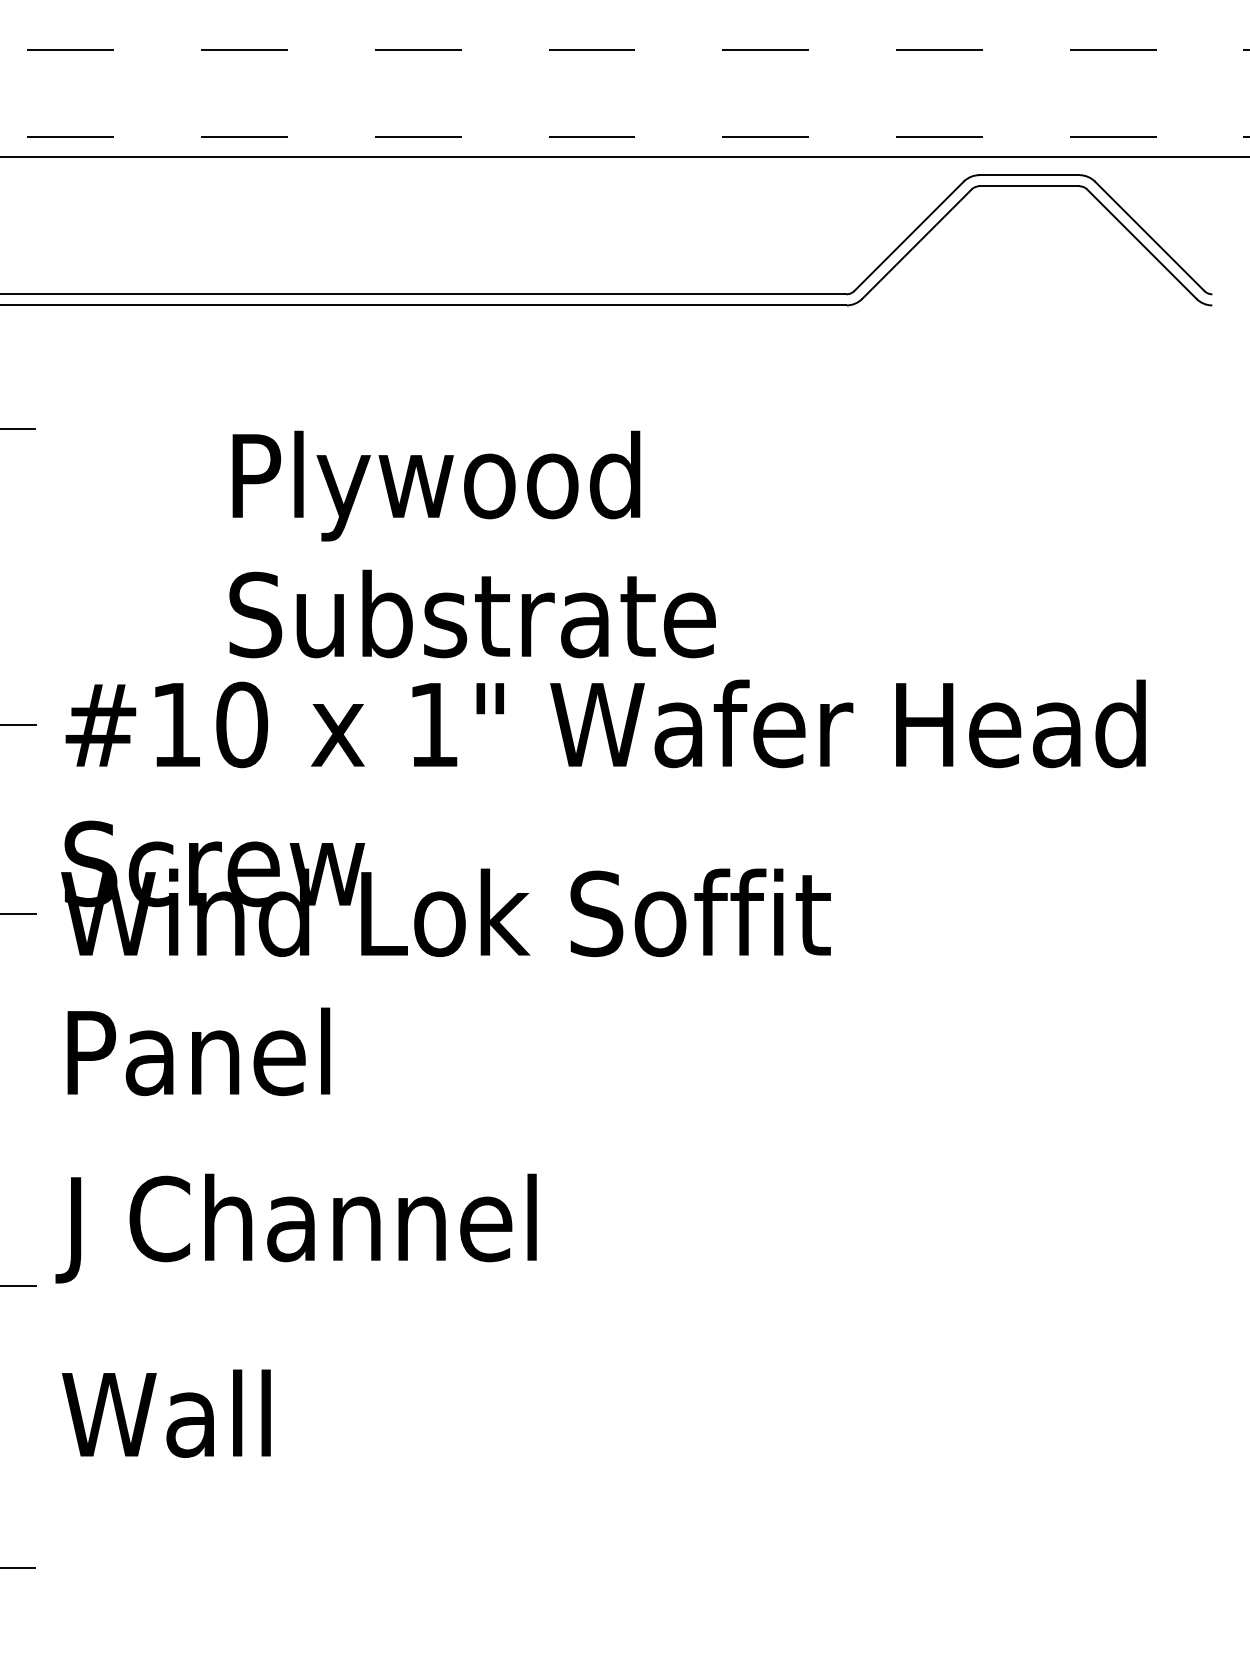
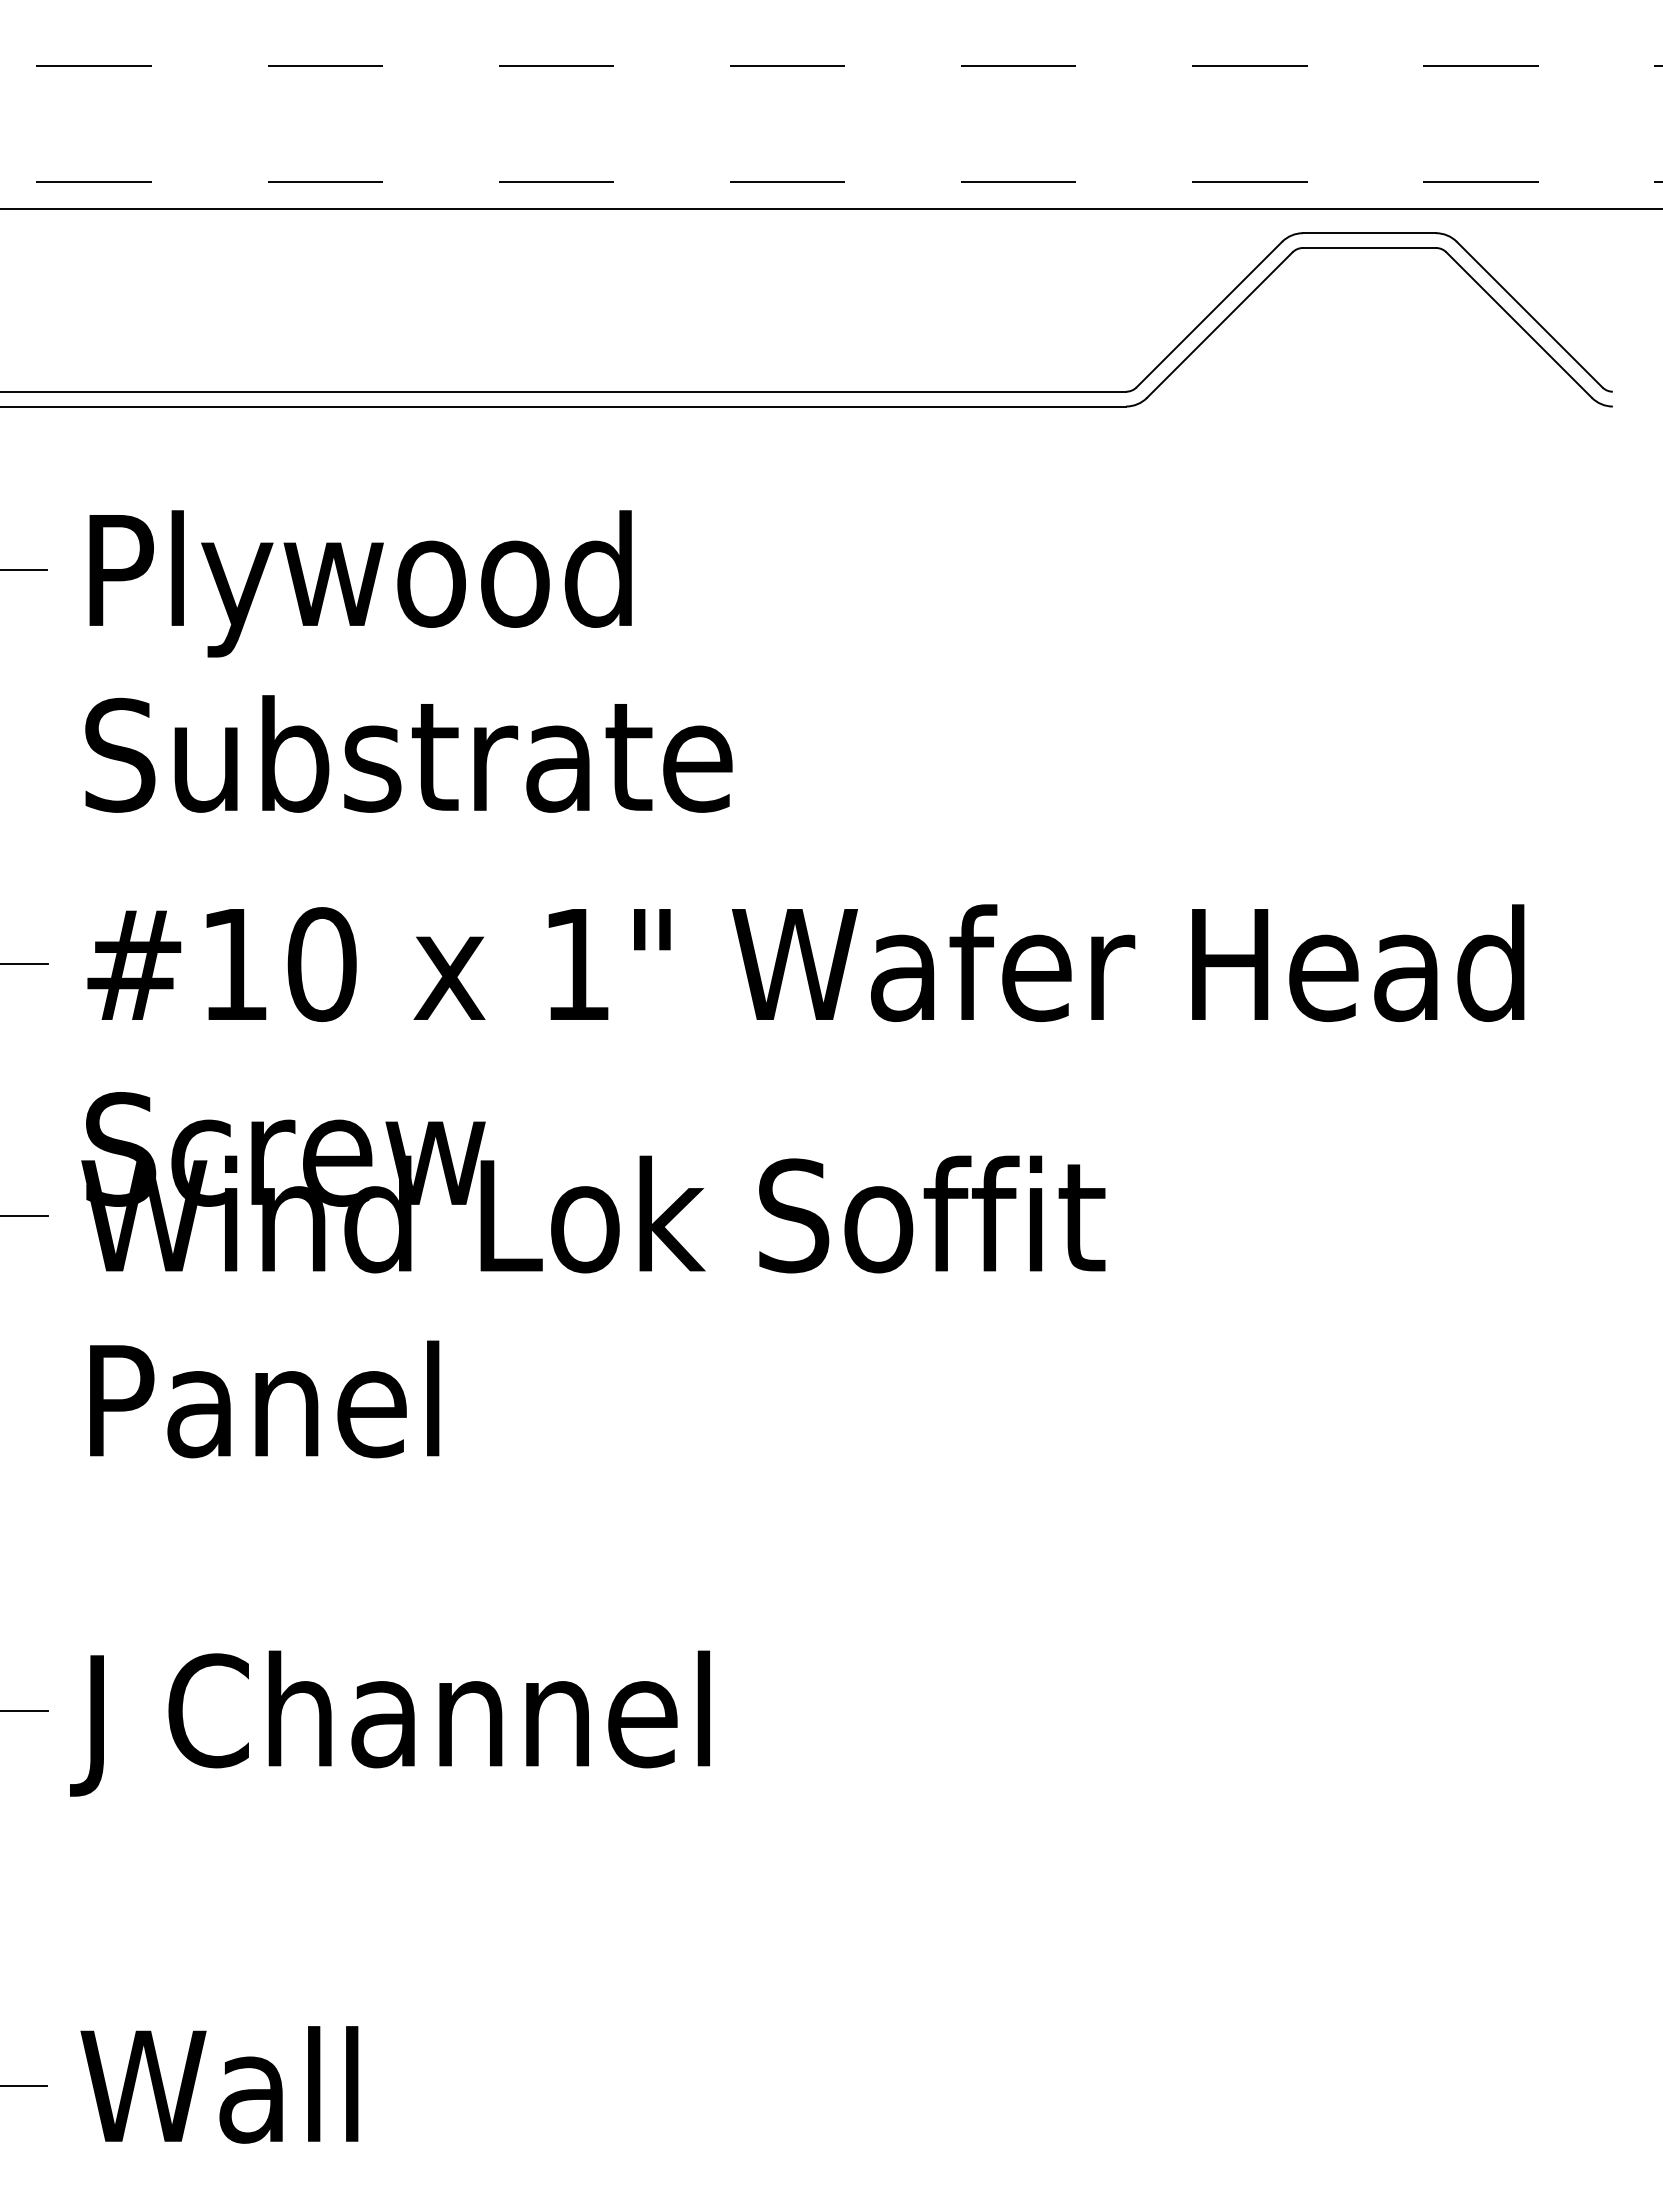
text: (472, 544) -> (408, 661), moved
text: (295, 1228) -> (389, 1723), moved
text: (166, 1413) -> (219, 2084), moved

